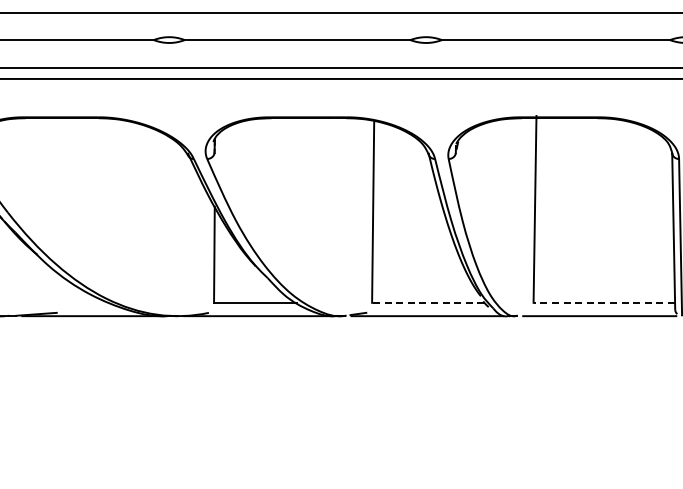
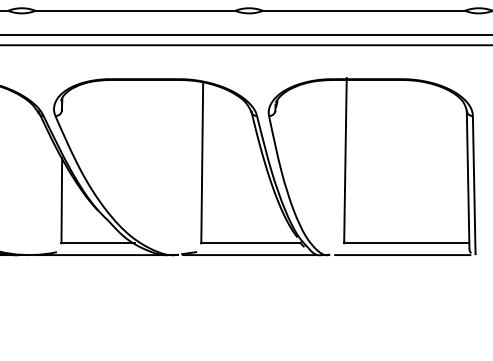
line: (427, 302) -> (250, 243), dashed -> solid
line: (604, 302) -> (406, 243), dashed -> solid

